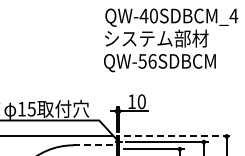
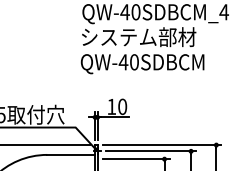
text: (147, 61) -> (128, 62), QW-56SDBCM -> QW-40SDBCM
line: (177, 136) -> (162, 145), dashed -> solid
line: (95, 145) -> (71, 155), dashed -> solid

